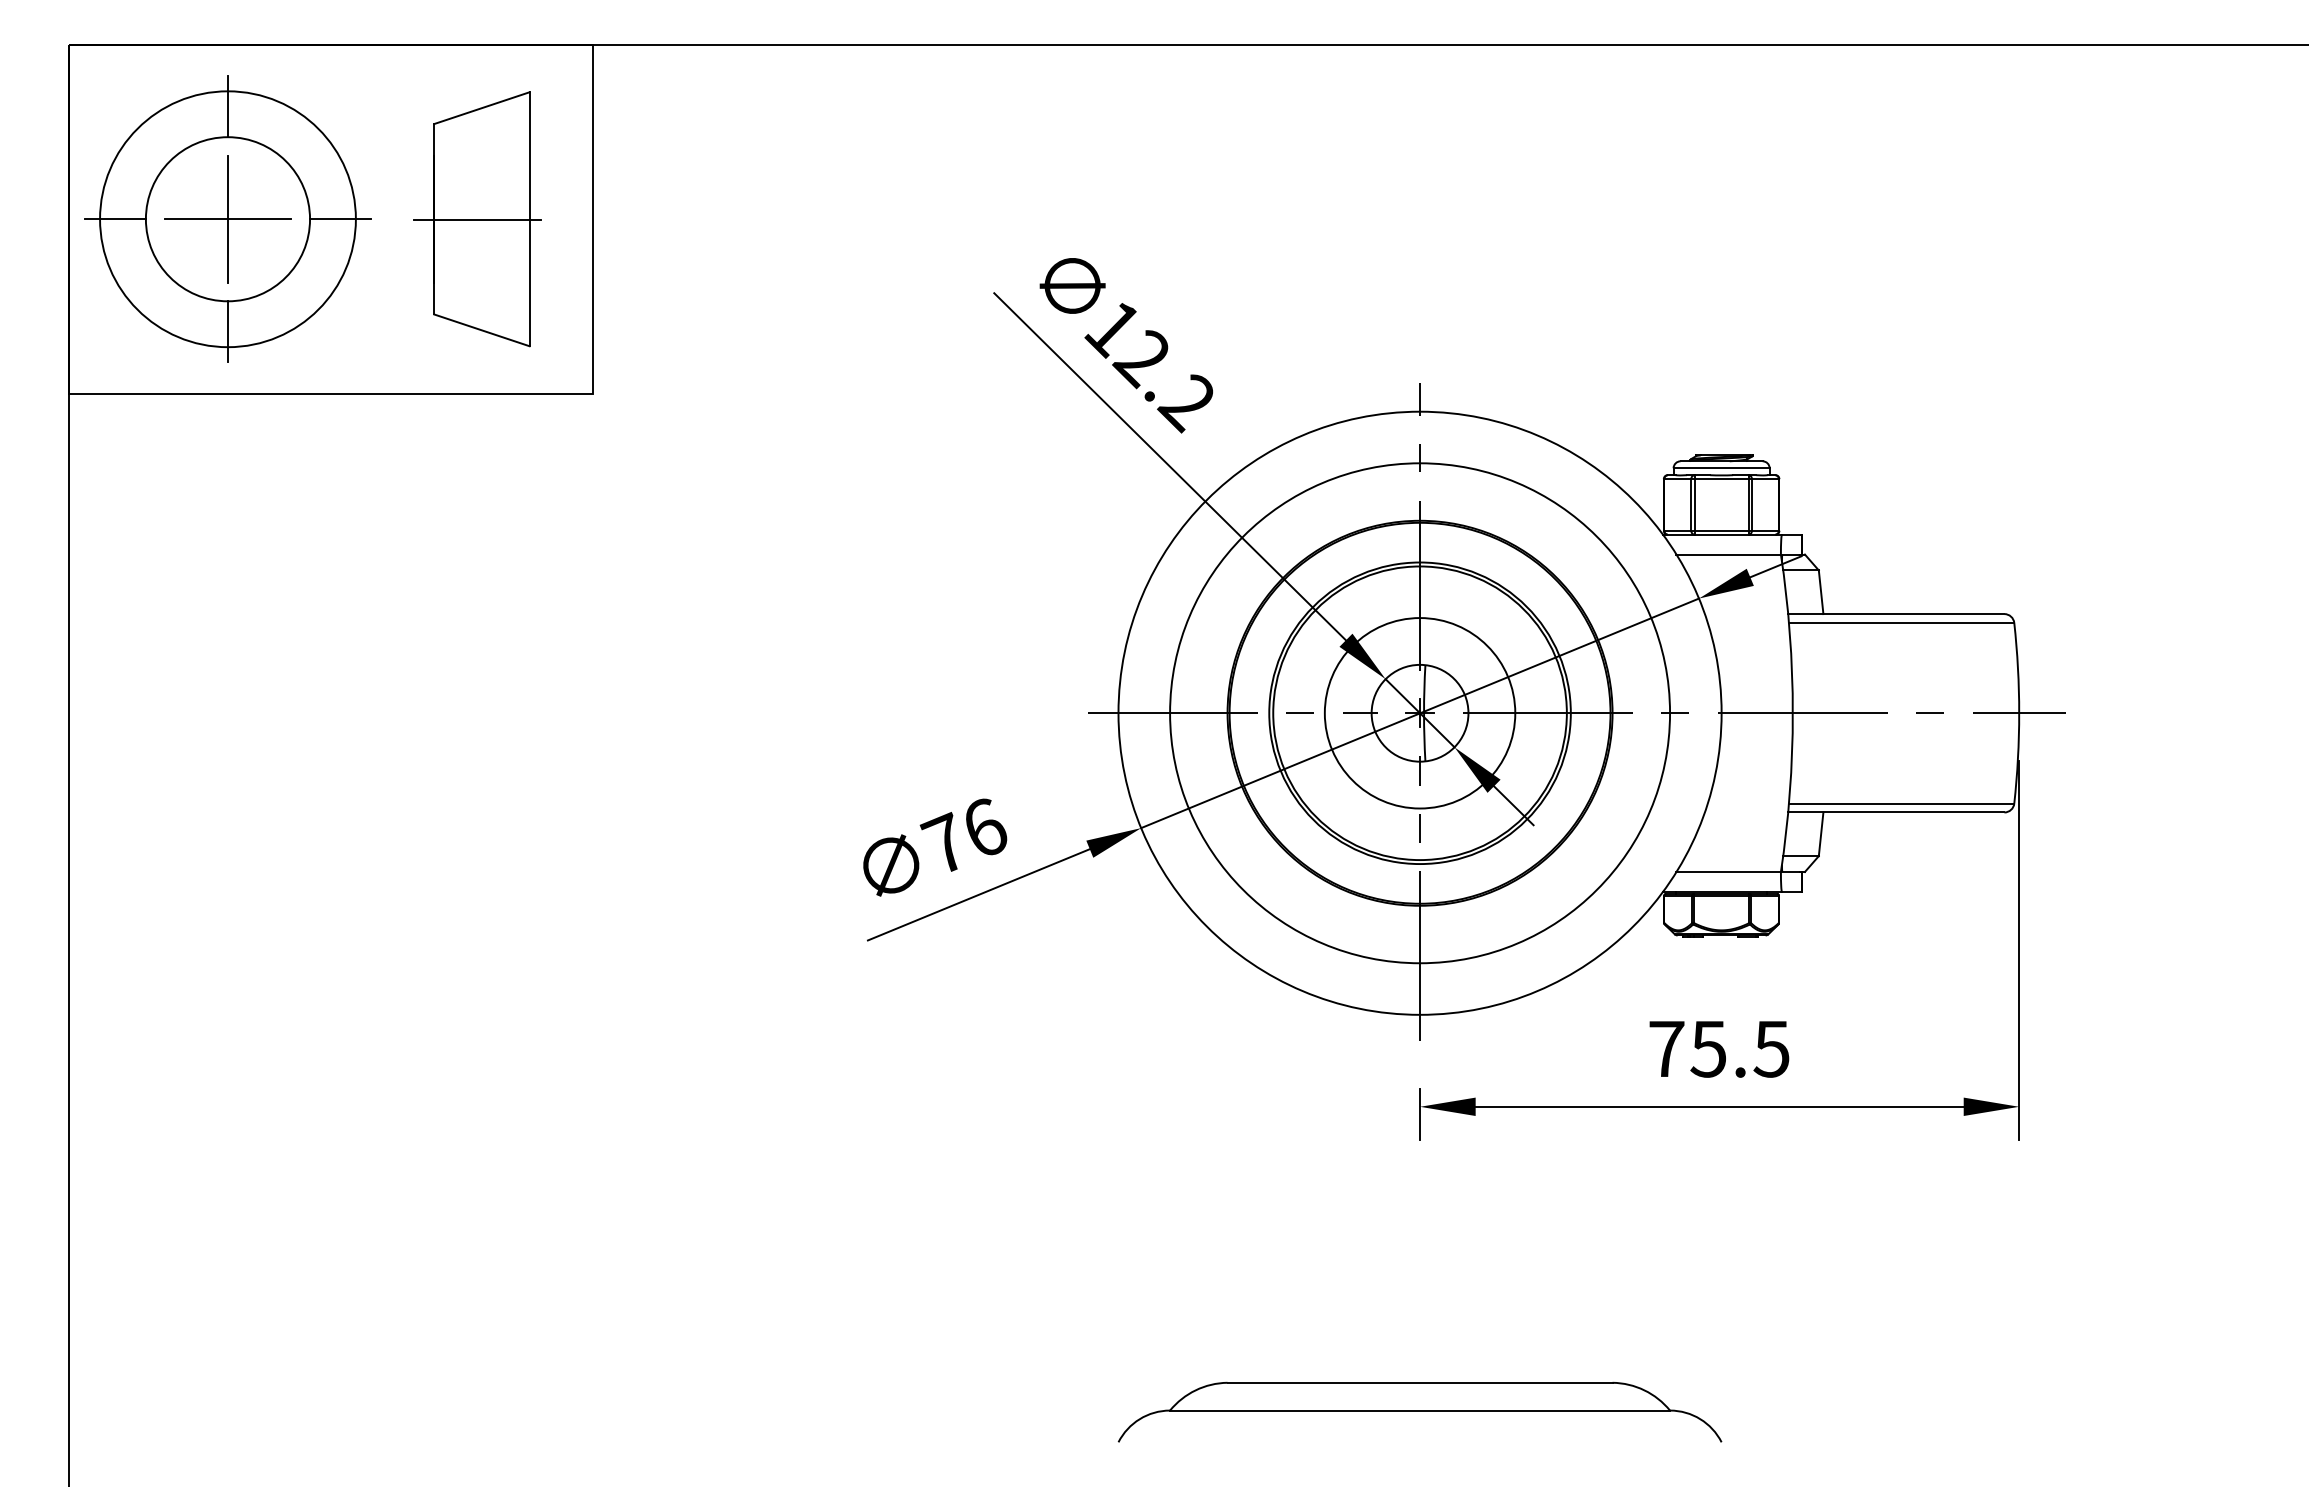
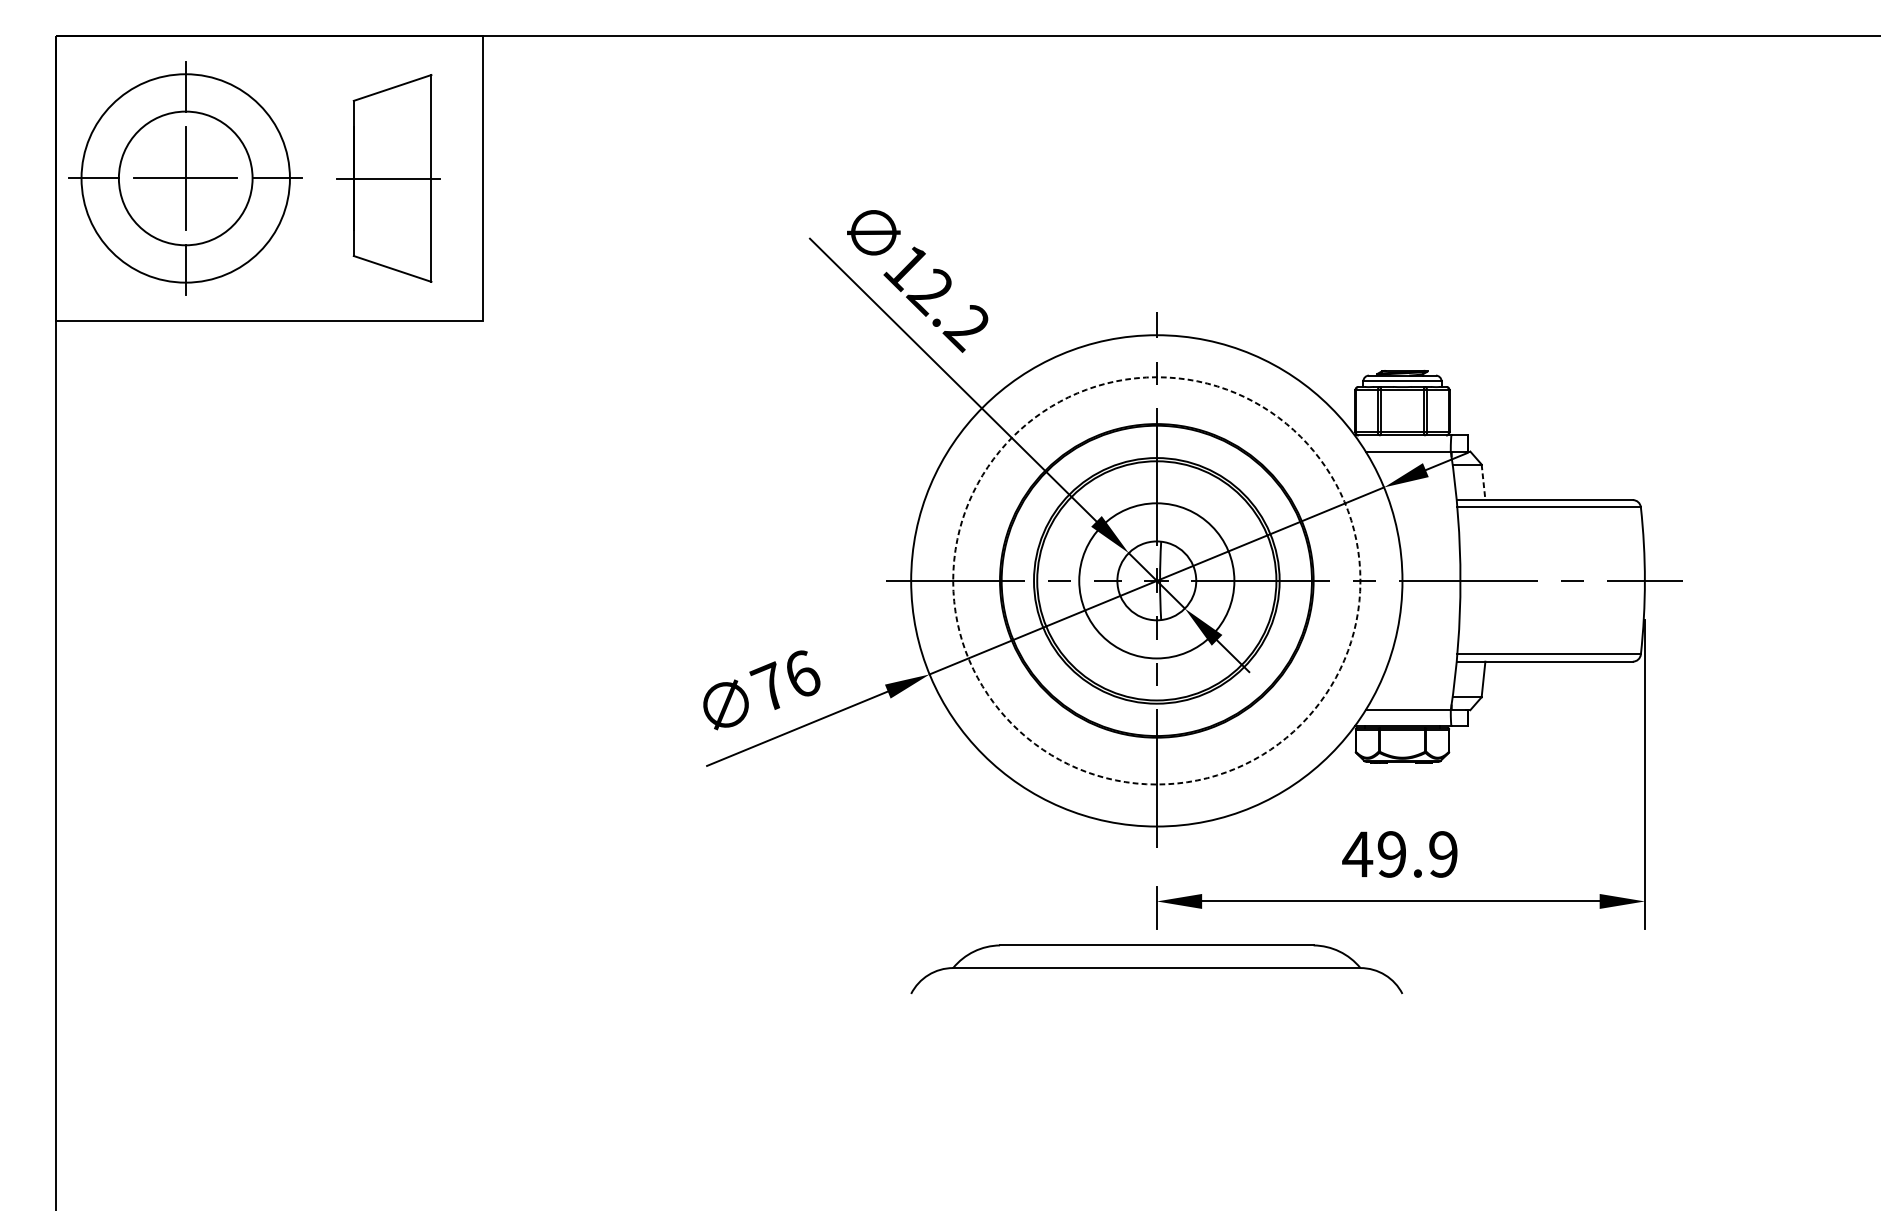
line: (1821, 592) -> (1483, 482), solid -> dashed
circle: (1420, 713) -> (1157, 581), solid -> dashed
text: (1718, 1048) -> (1399, 853), 75.5 -> 49.9
part: (1419, 1411) -> (1156, 968), moved

